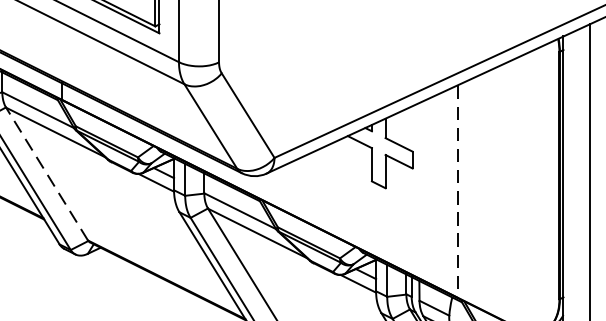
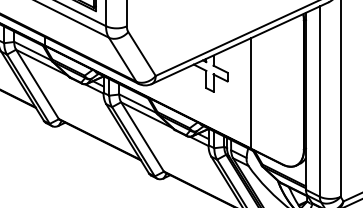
line: (47, 174) -> (37, 84), dashed -> solid
line: (458, 191) -> (251, 93), dashed -> solid

